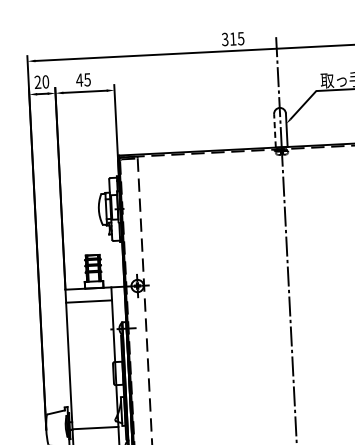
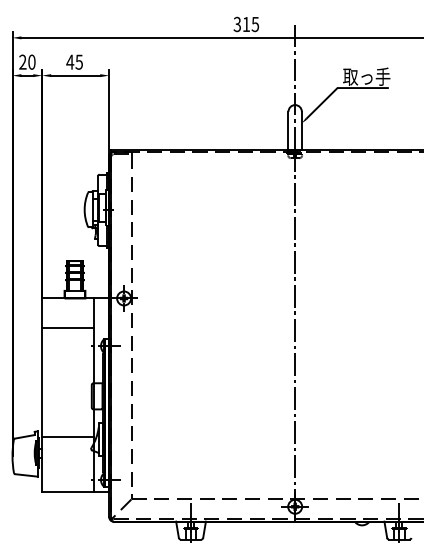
line: (274, 130) -> (288, 130), dashed -> solid
line: (89, 301) -> (68, 328), moved
line: (95, 427) -> (68, 436), moved

